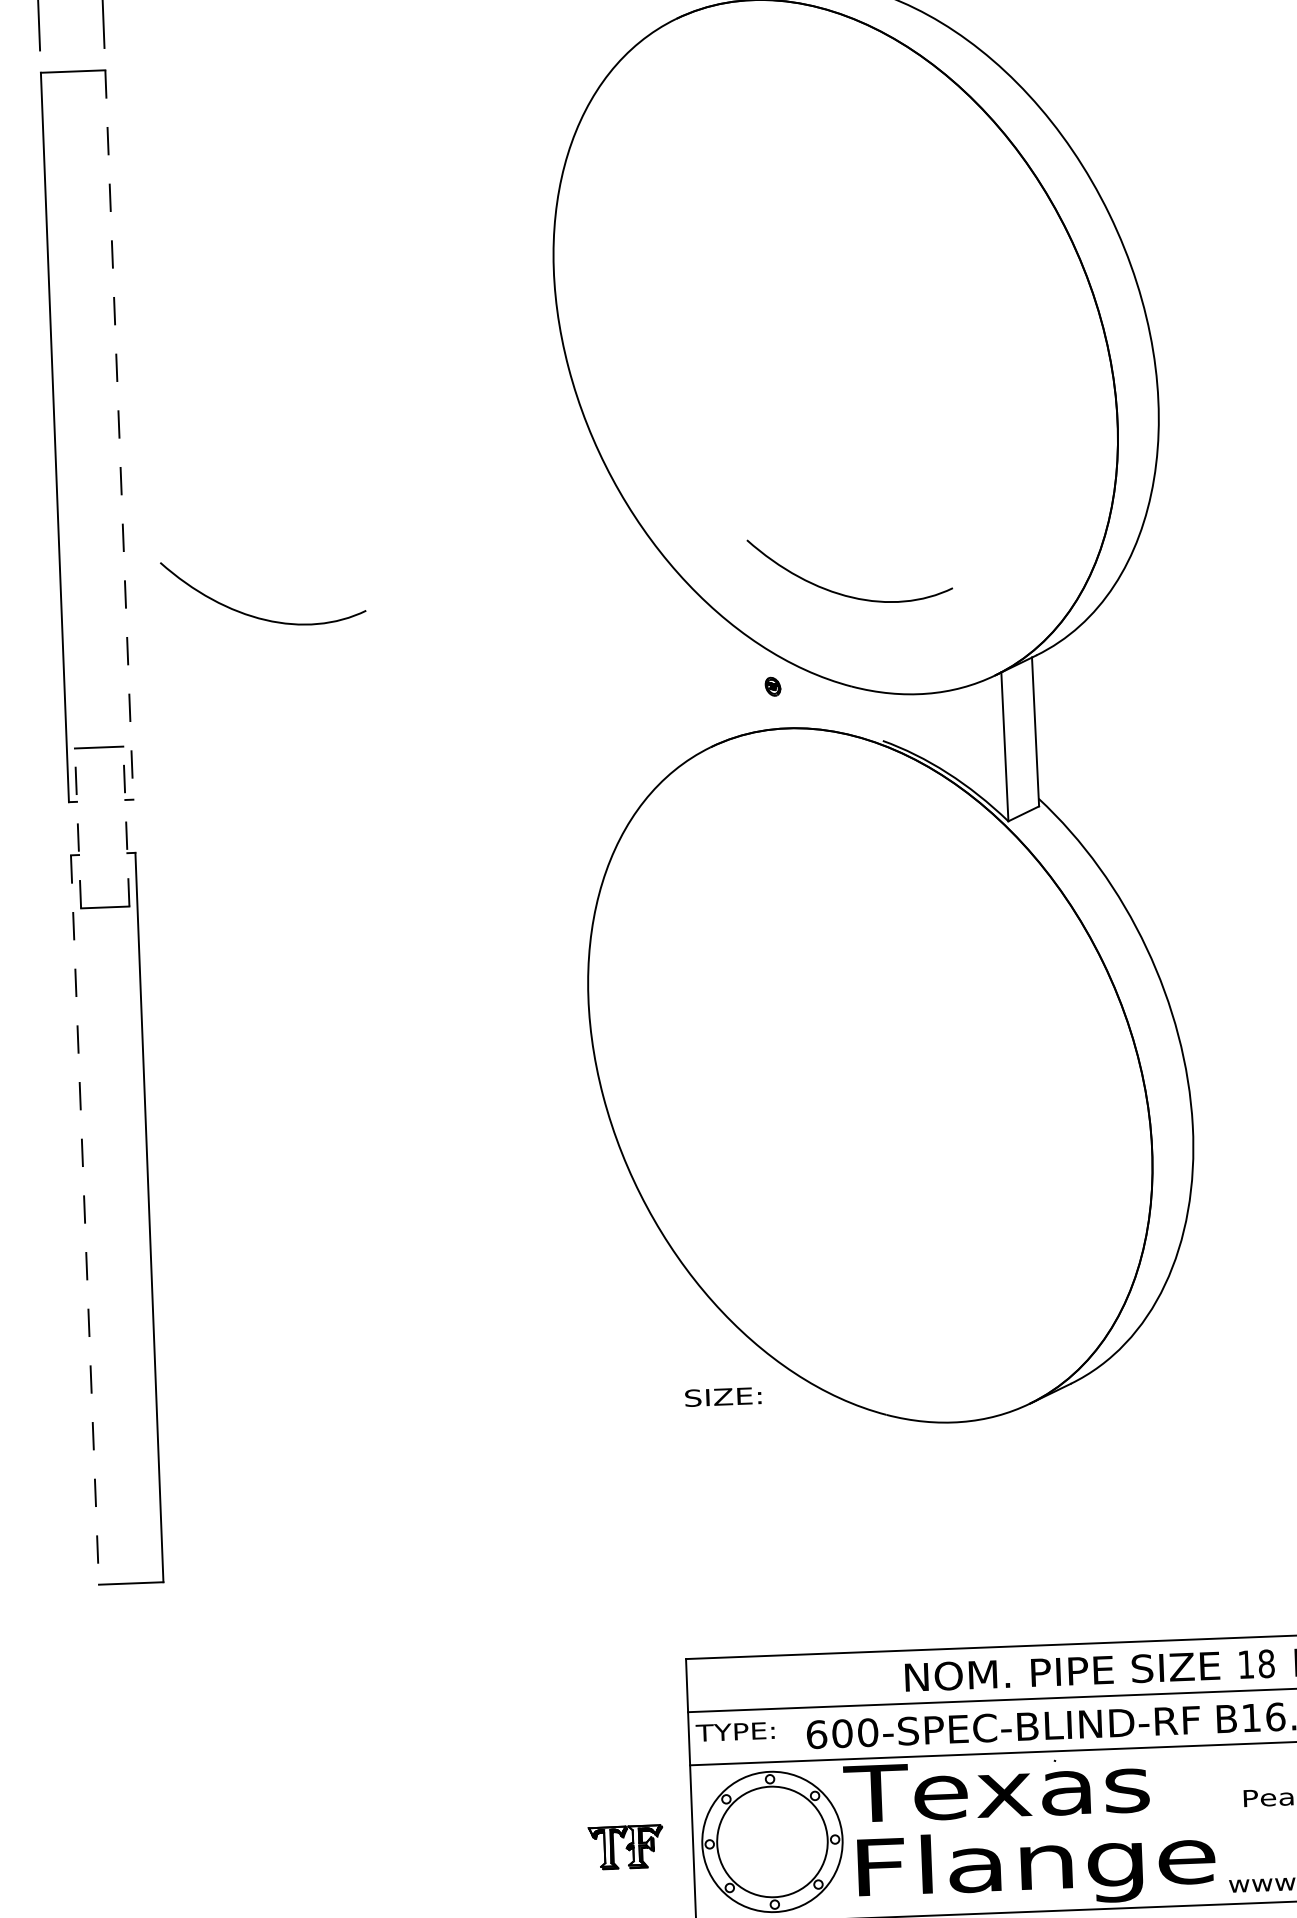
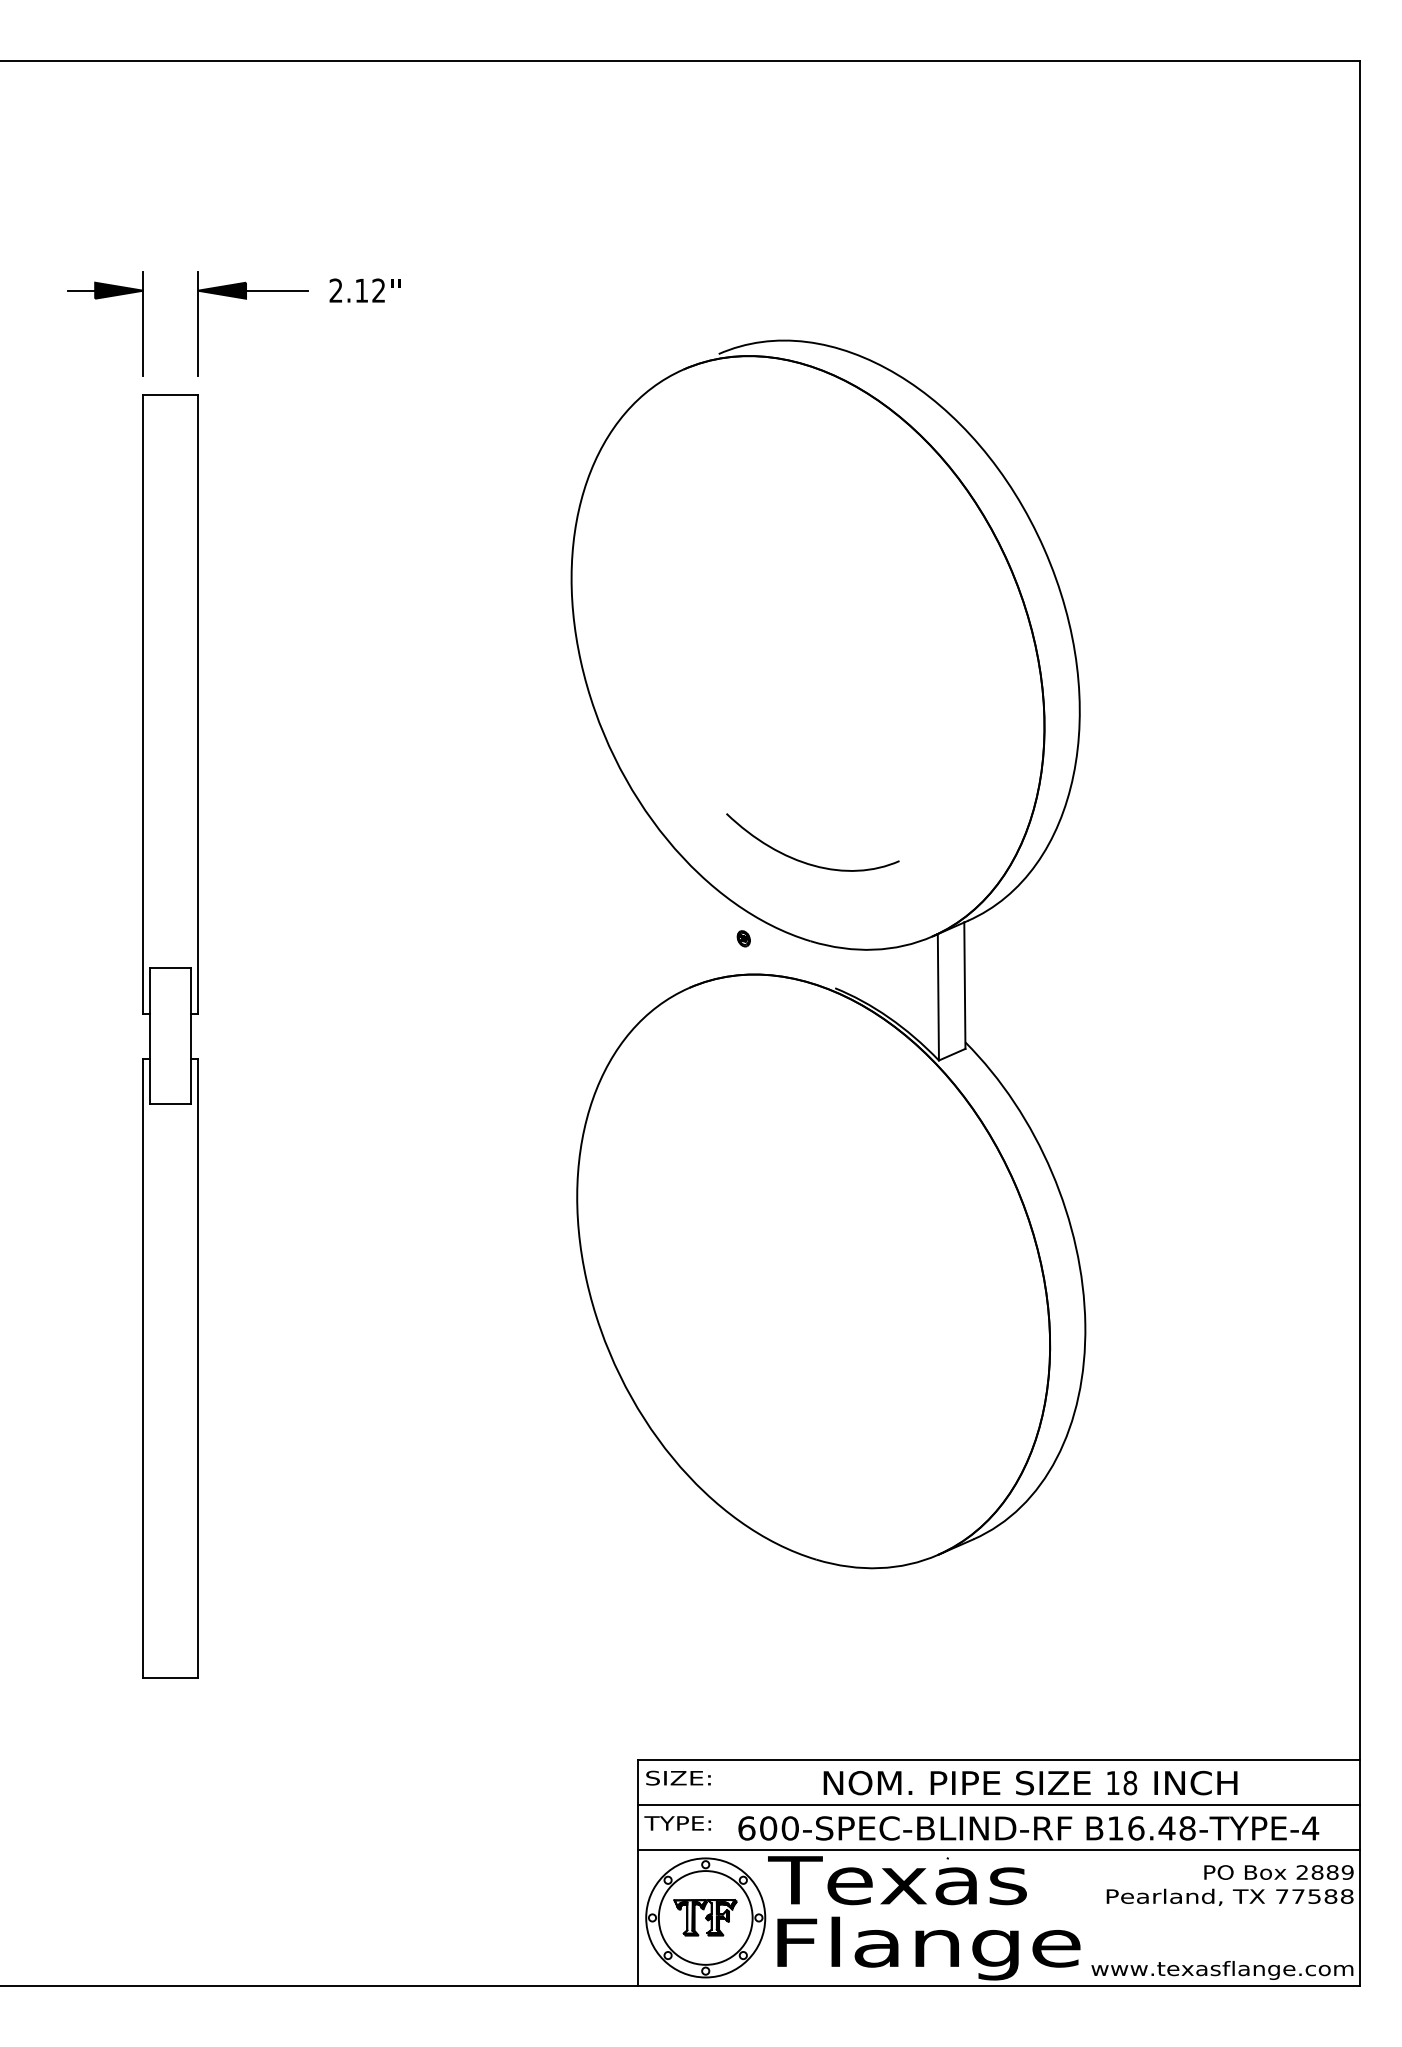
line: (118, 435) -> (197, 704), dashed -> solid
curve: (254, 615) -> (306, 861), removed
line: (126, 826) -> (191, 1036), dashed -> solid
line: (78, 828) -> (150, 1036), dashed -> solid
line: (85, 1220) -> (143, 1368), dashed -> solid
text: (723, 1396) -> (678, 1777), moved
part: (626, 1847) -> (705, 1917), moved

